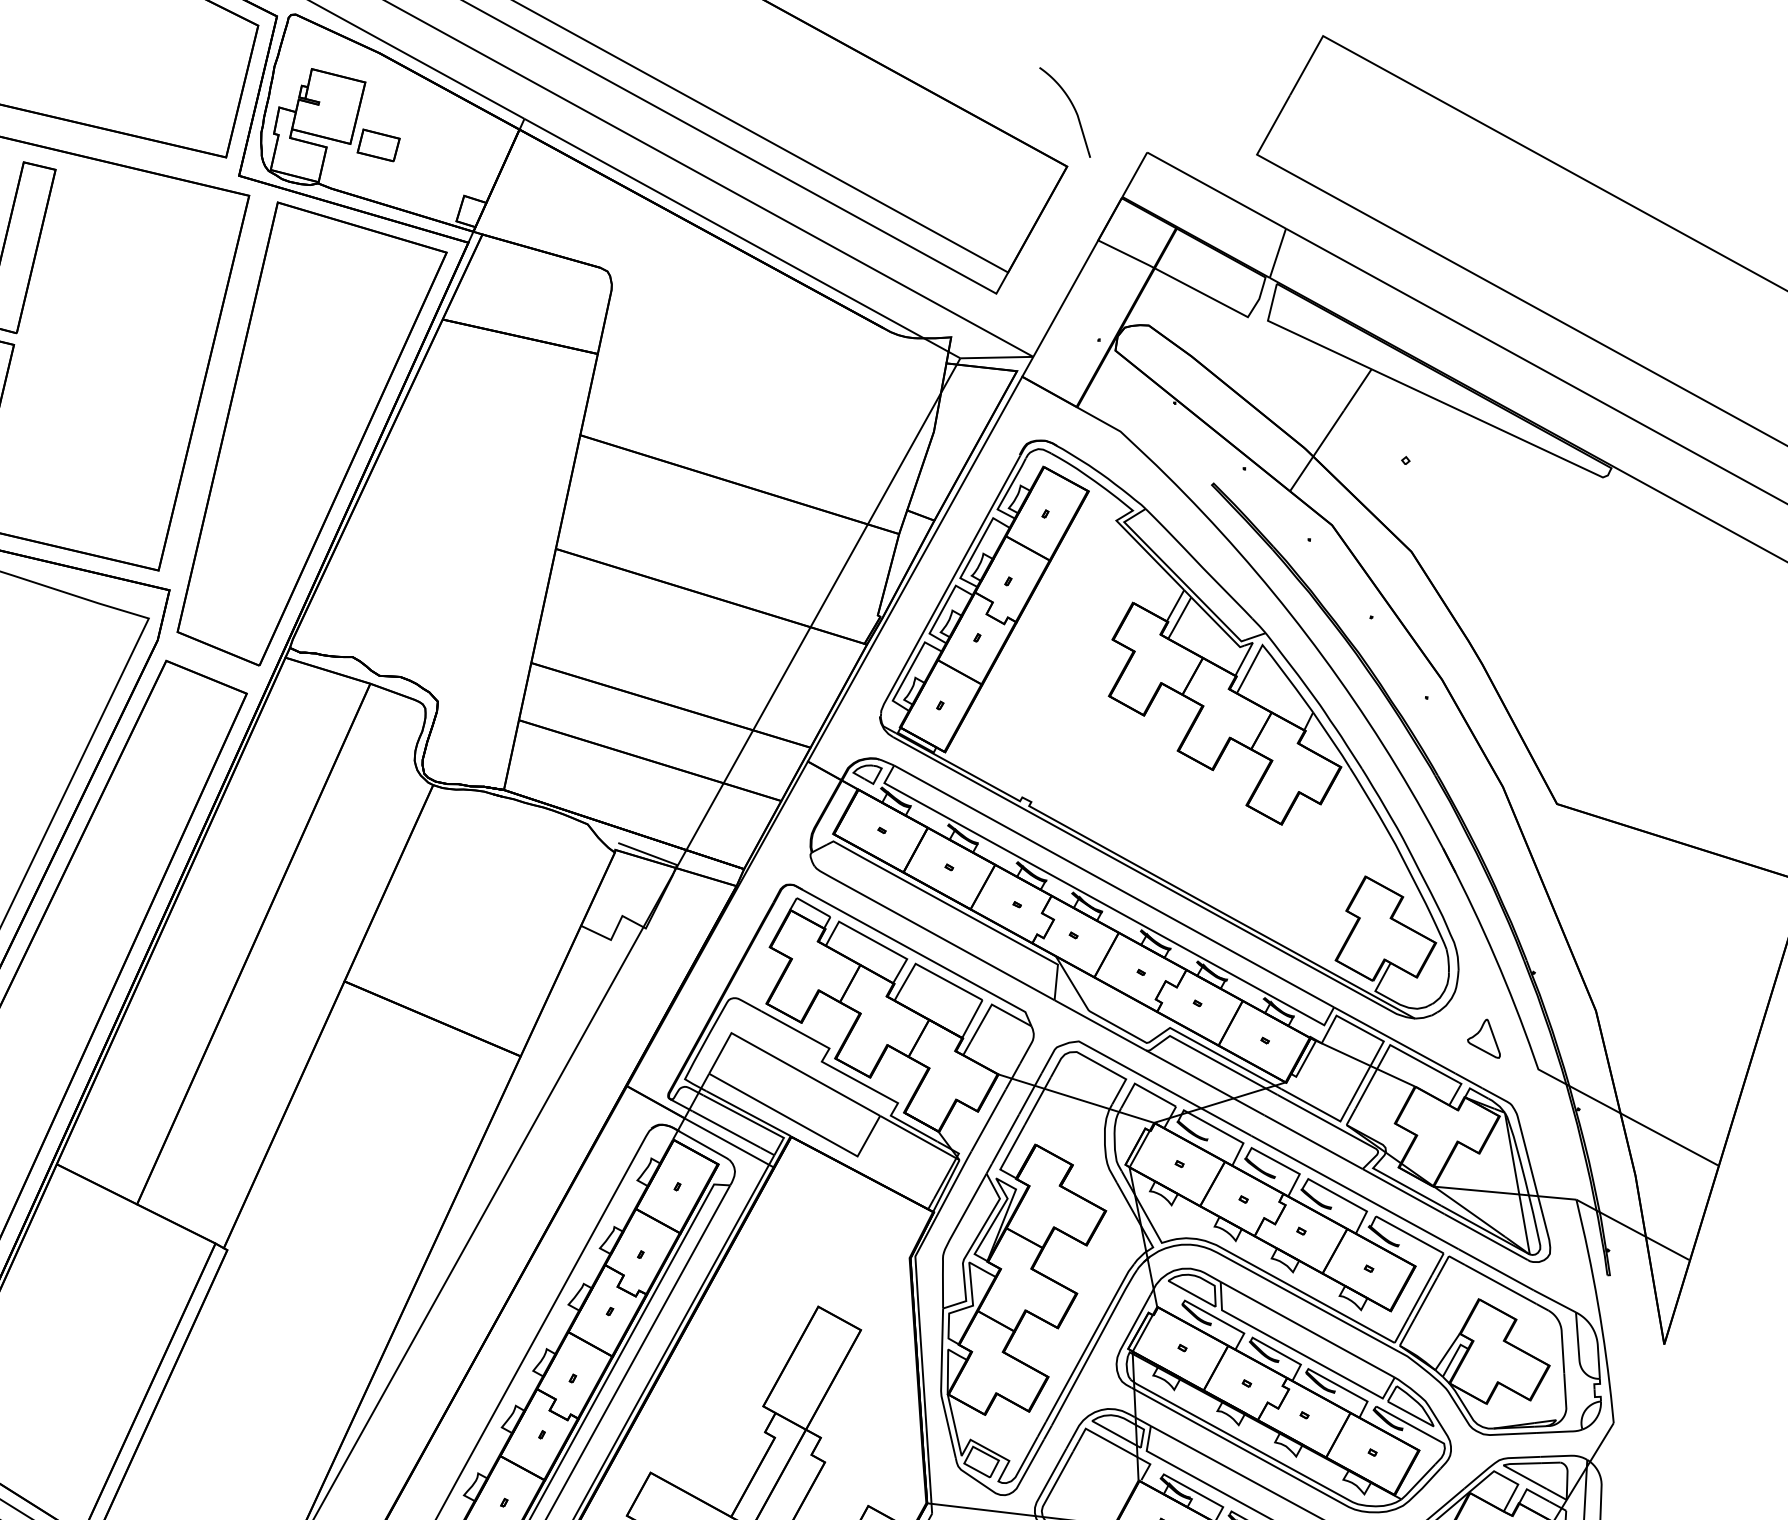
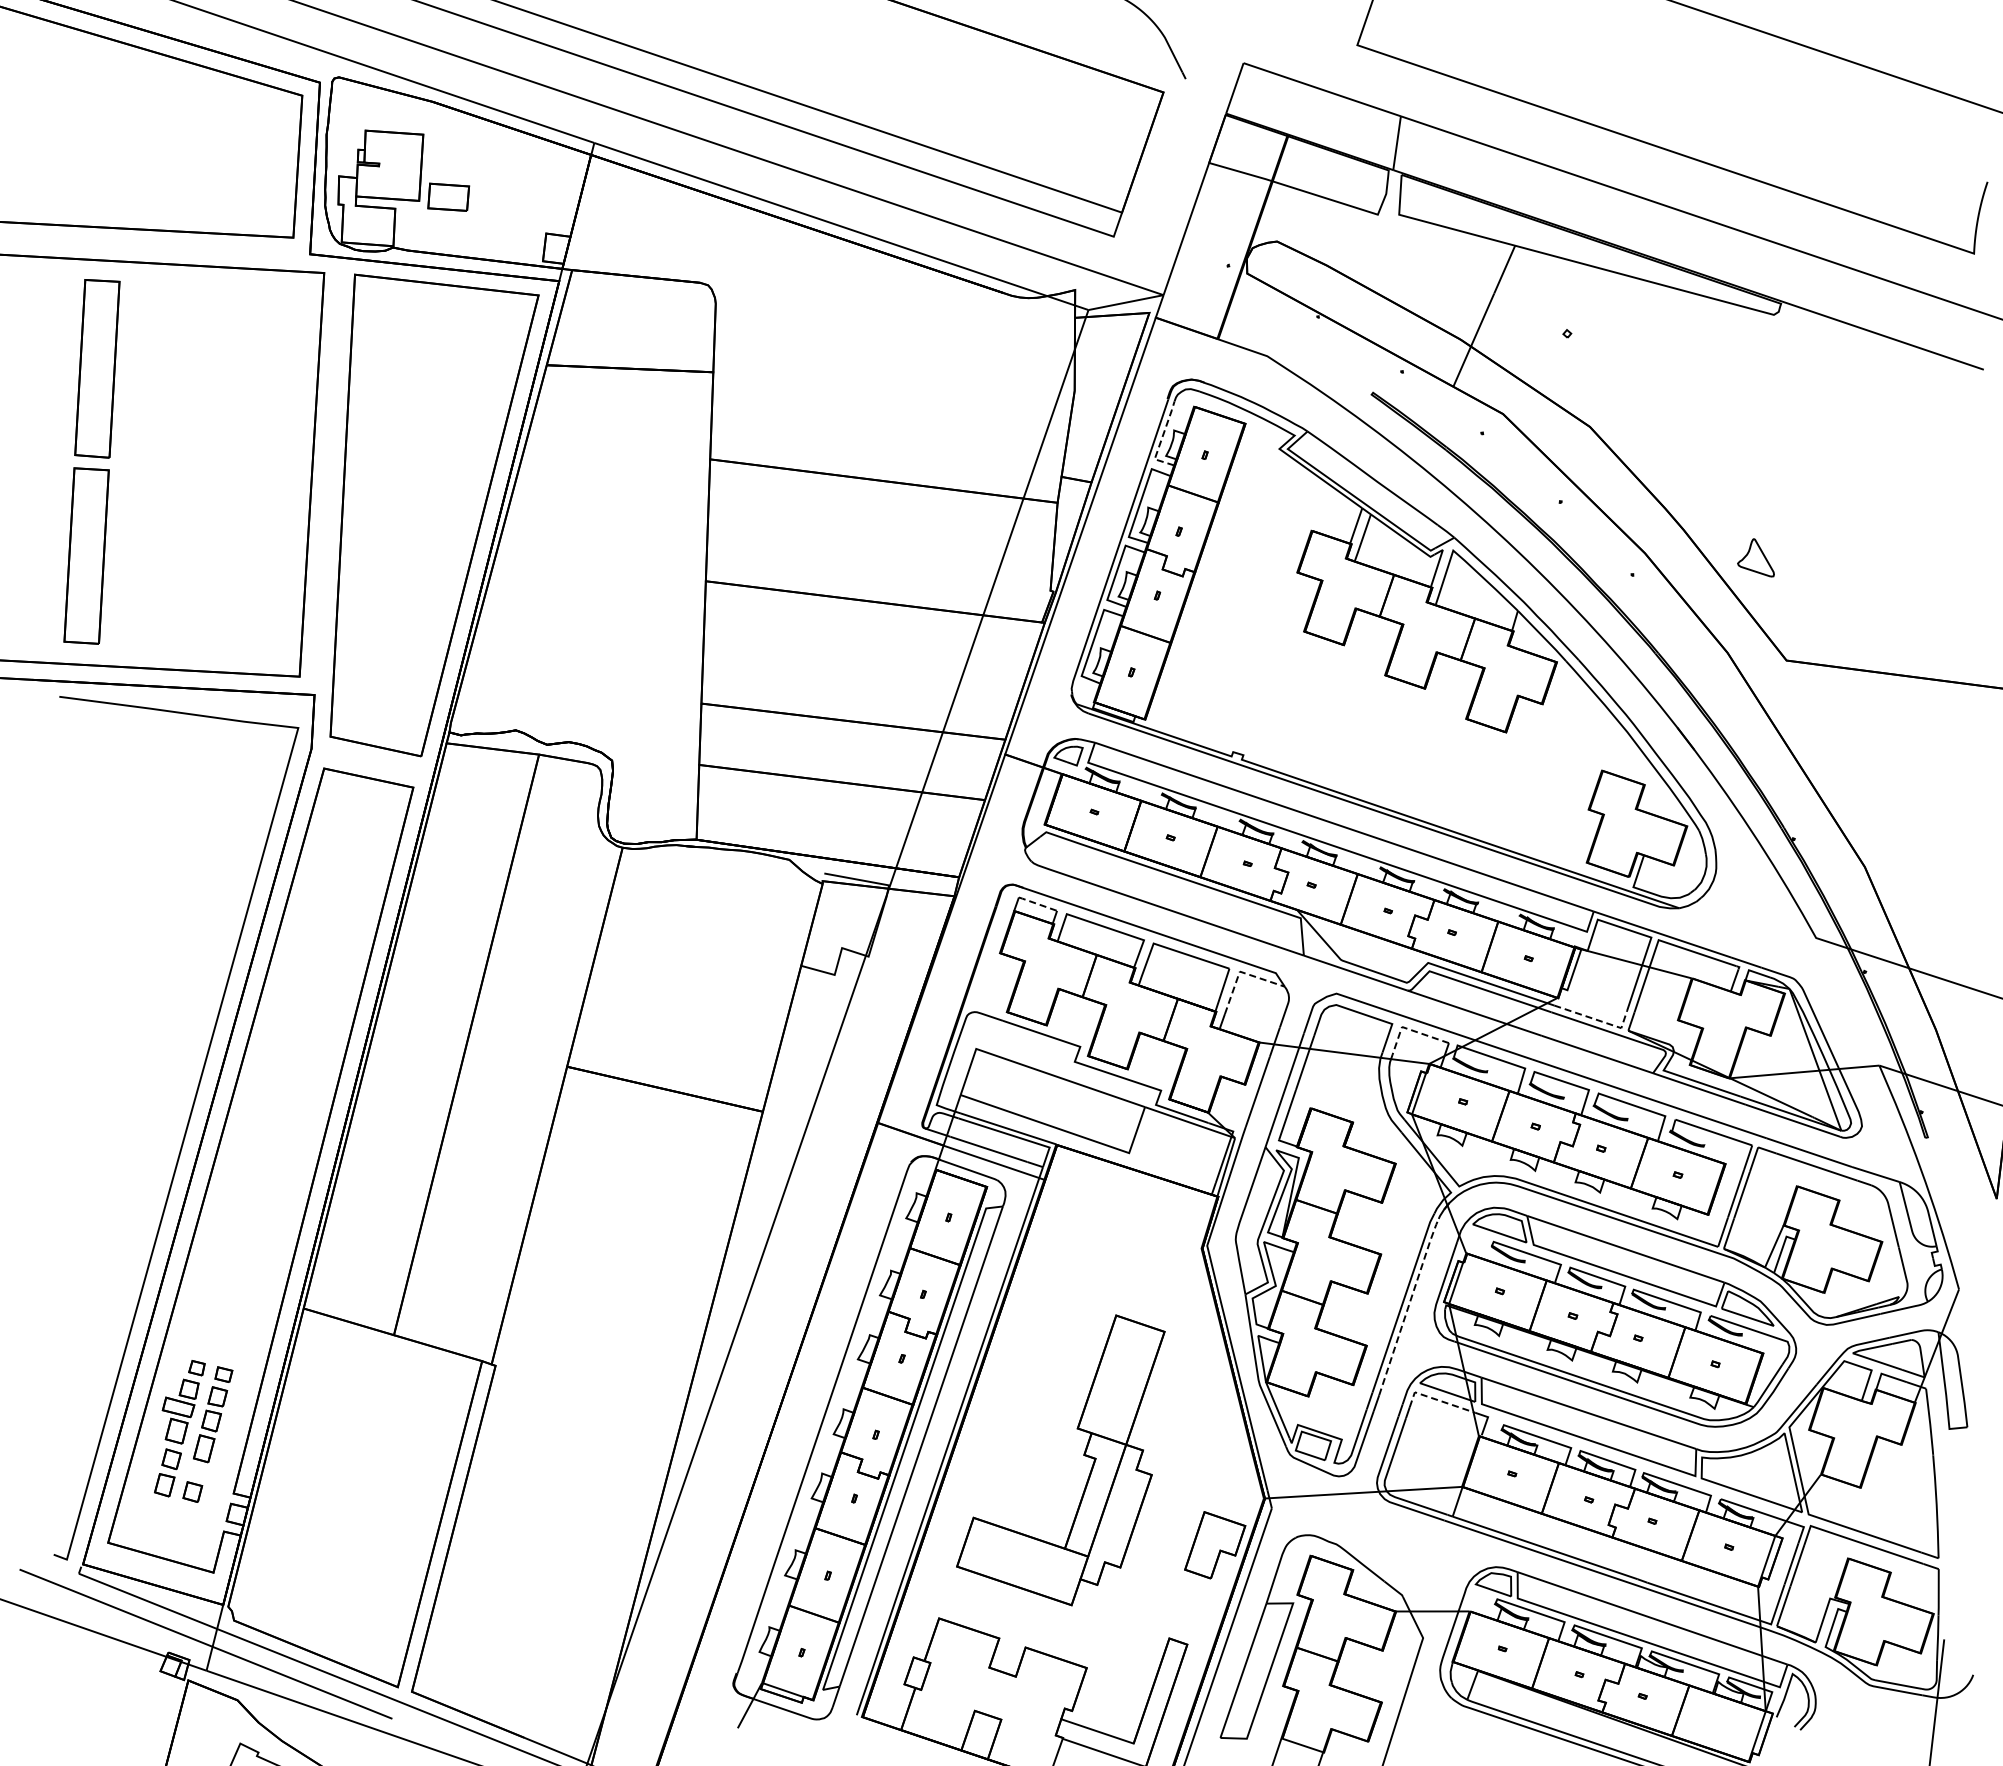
line: (1007, 492) -> (1161, 439), solid -> dashed
line: (813, 906) -> (1037, 903), solid -> dashed
line: (992, 1004) -> (1240, 971), solid -> dashed
part: (1485, 1037) -> (1755, 557), moved
line: (1142, 1087) -> (1410, 1029), solid -> dashed
line: (1319, 1110) -> (1597, 1020), solid -> dashed
line: (1095, 1346) -> (1409, 1305), solid -> dashed
line: (1105, 1439) -> (1437, 1399), solid -> dashed

